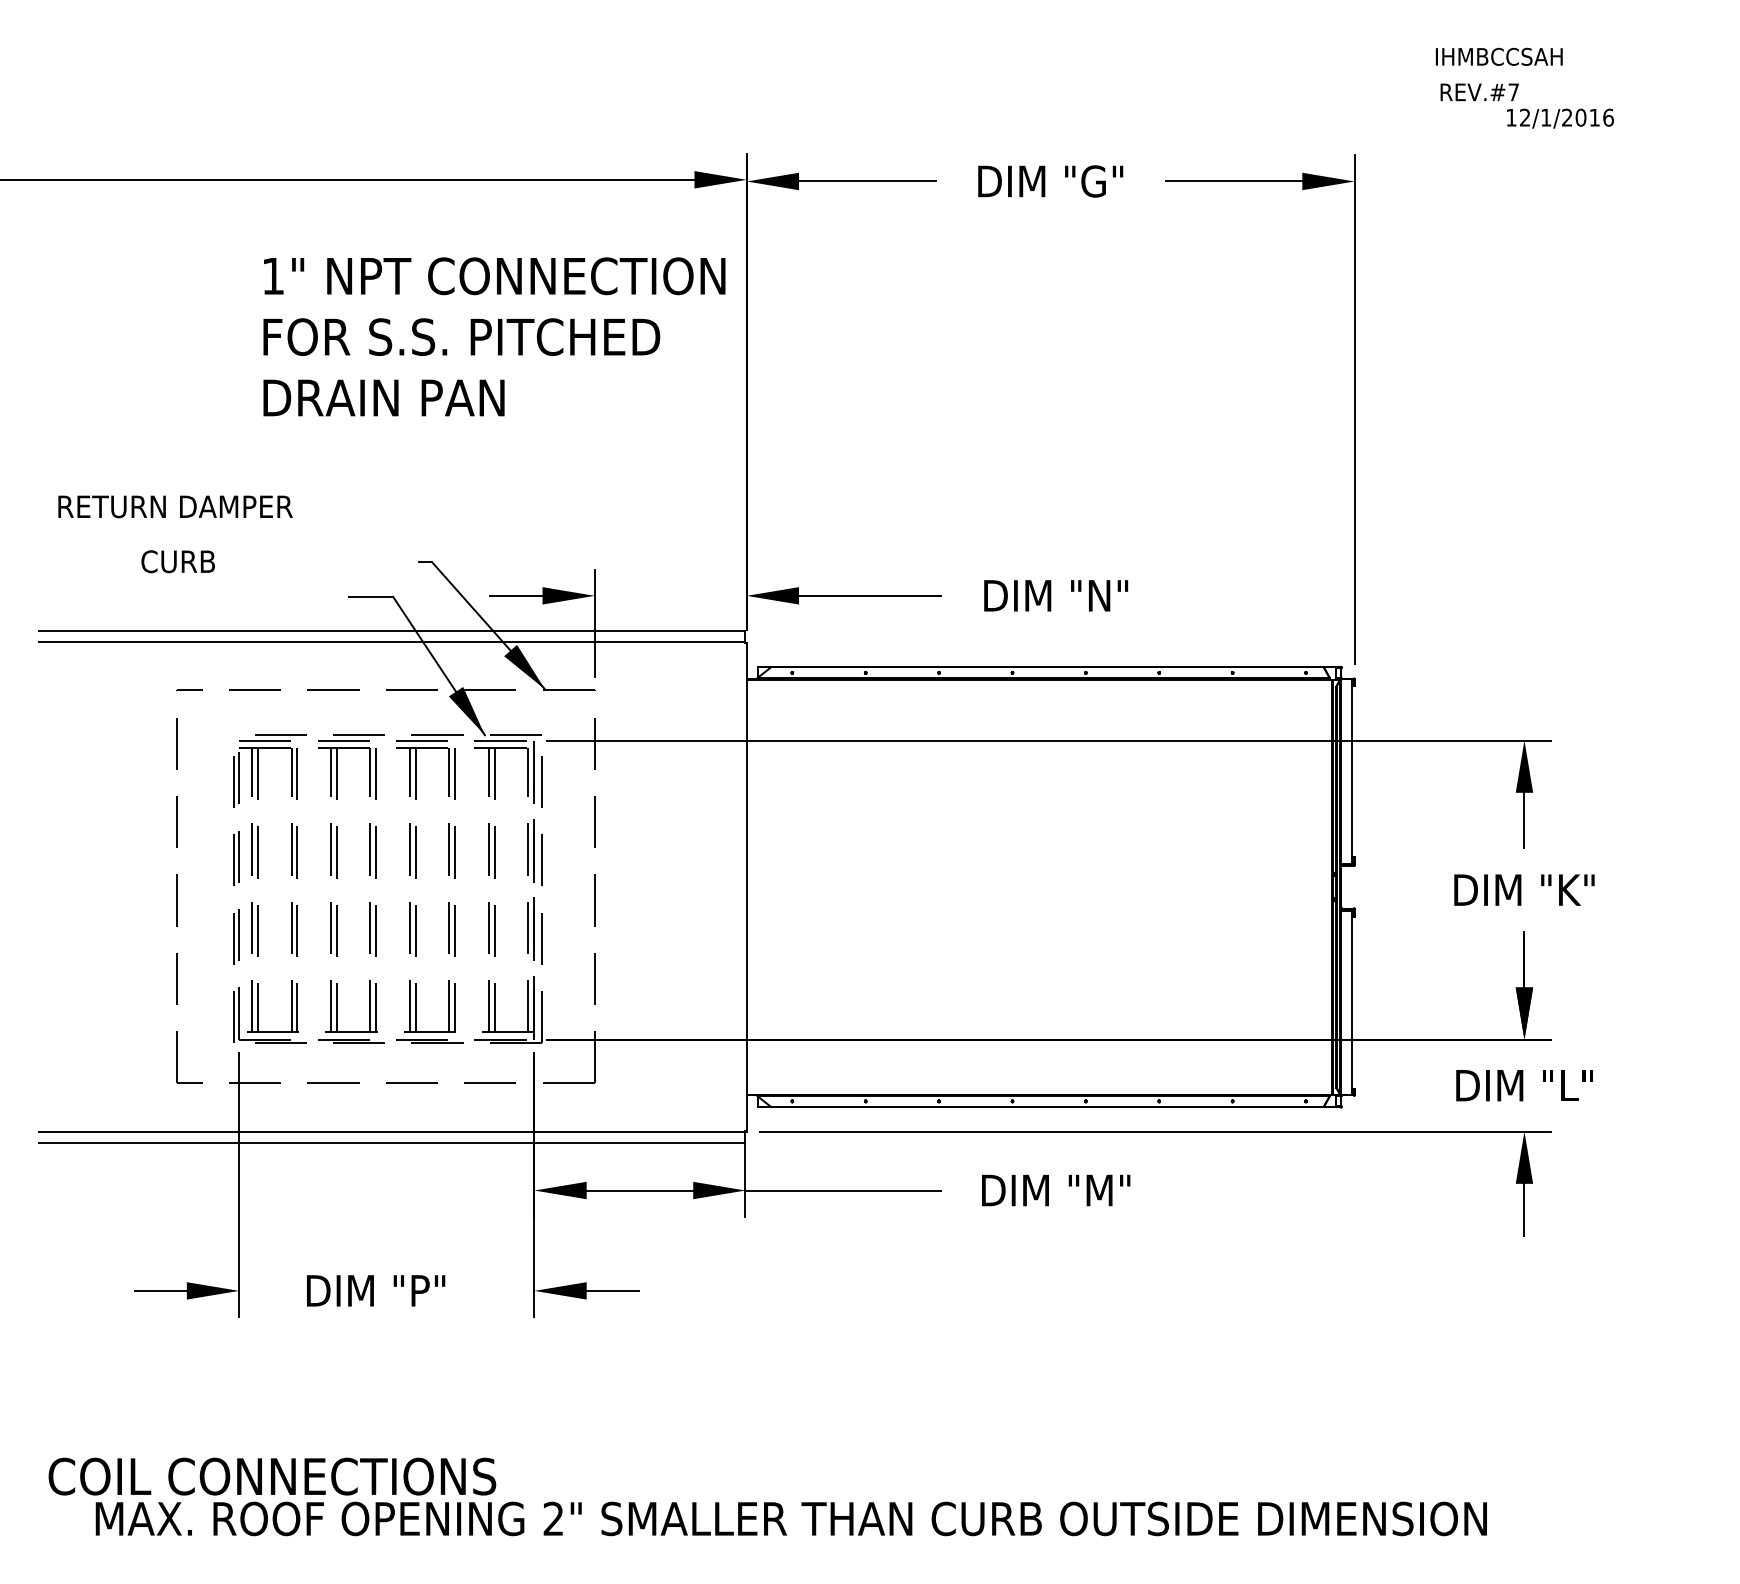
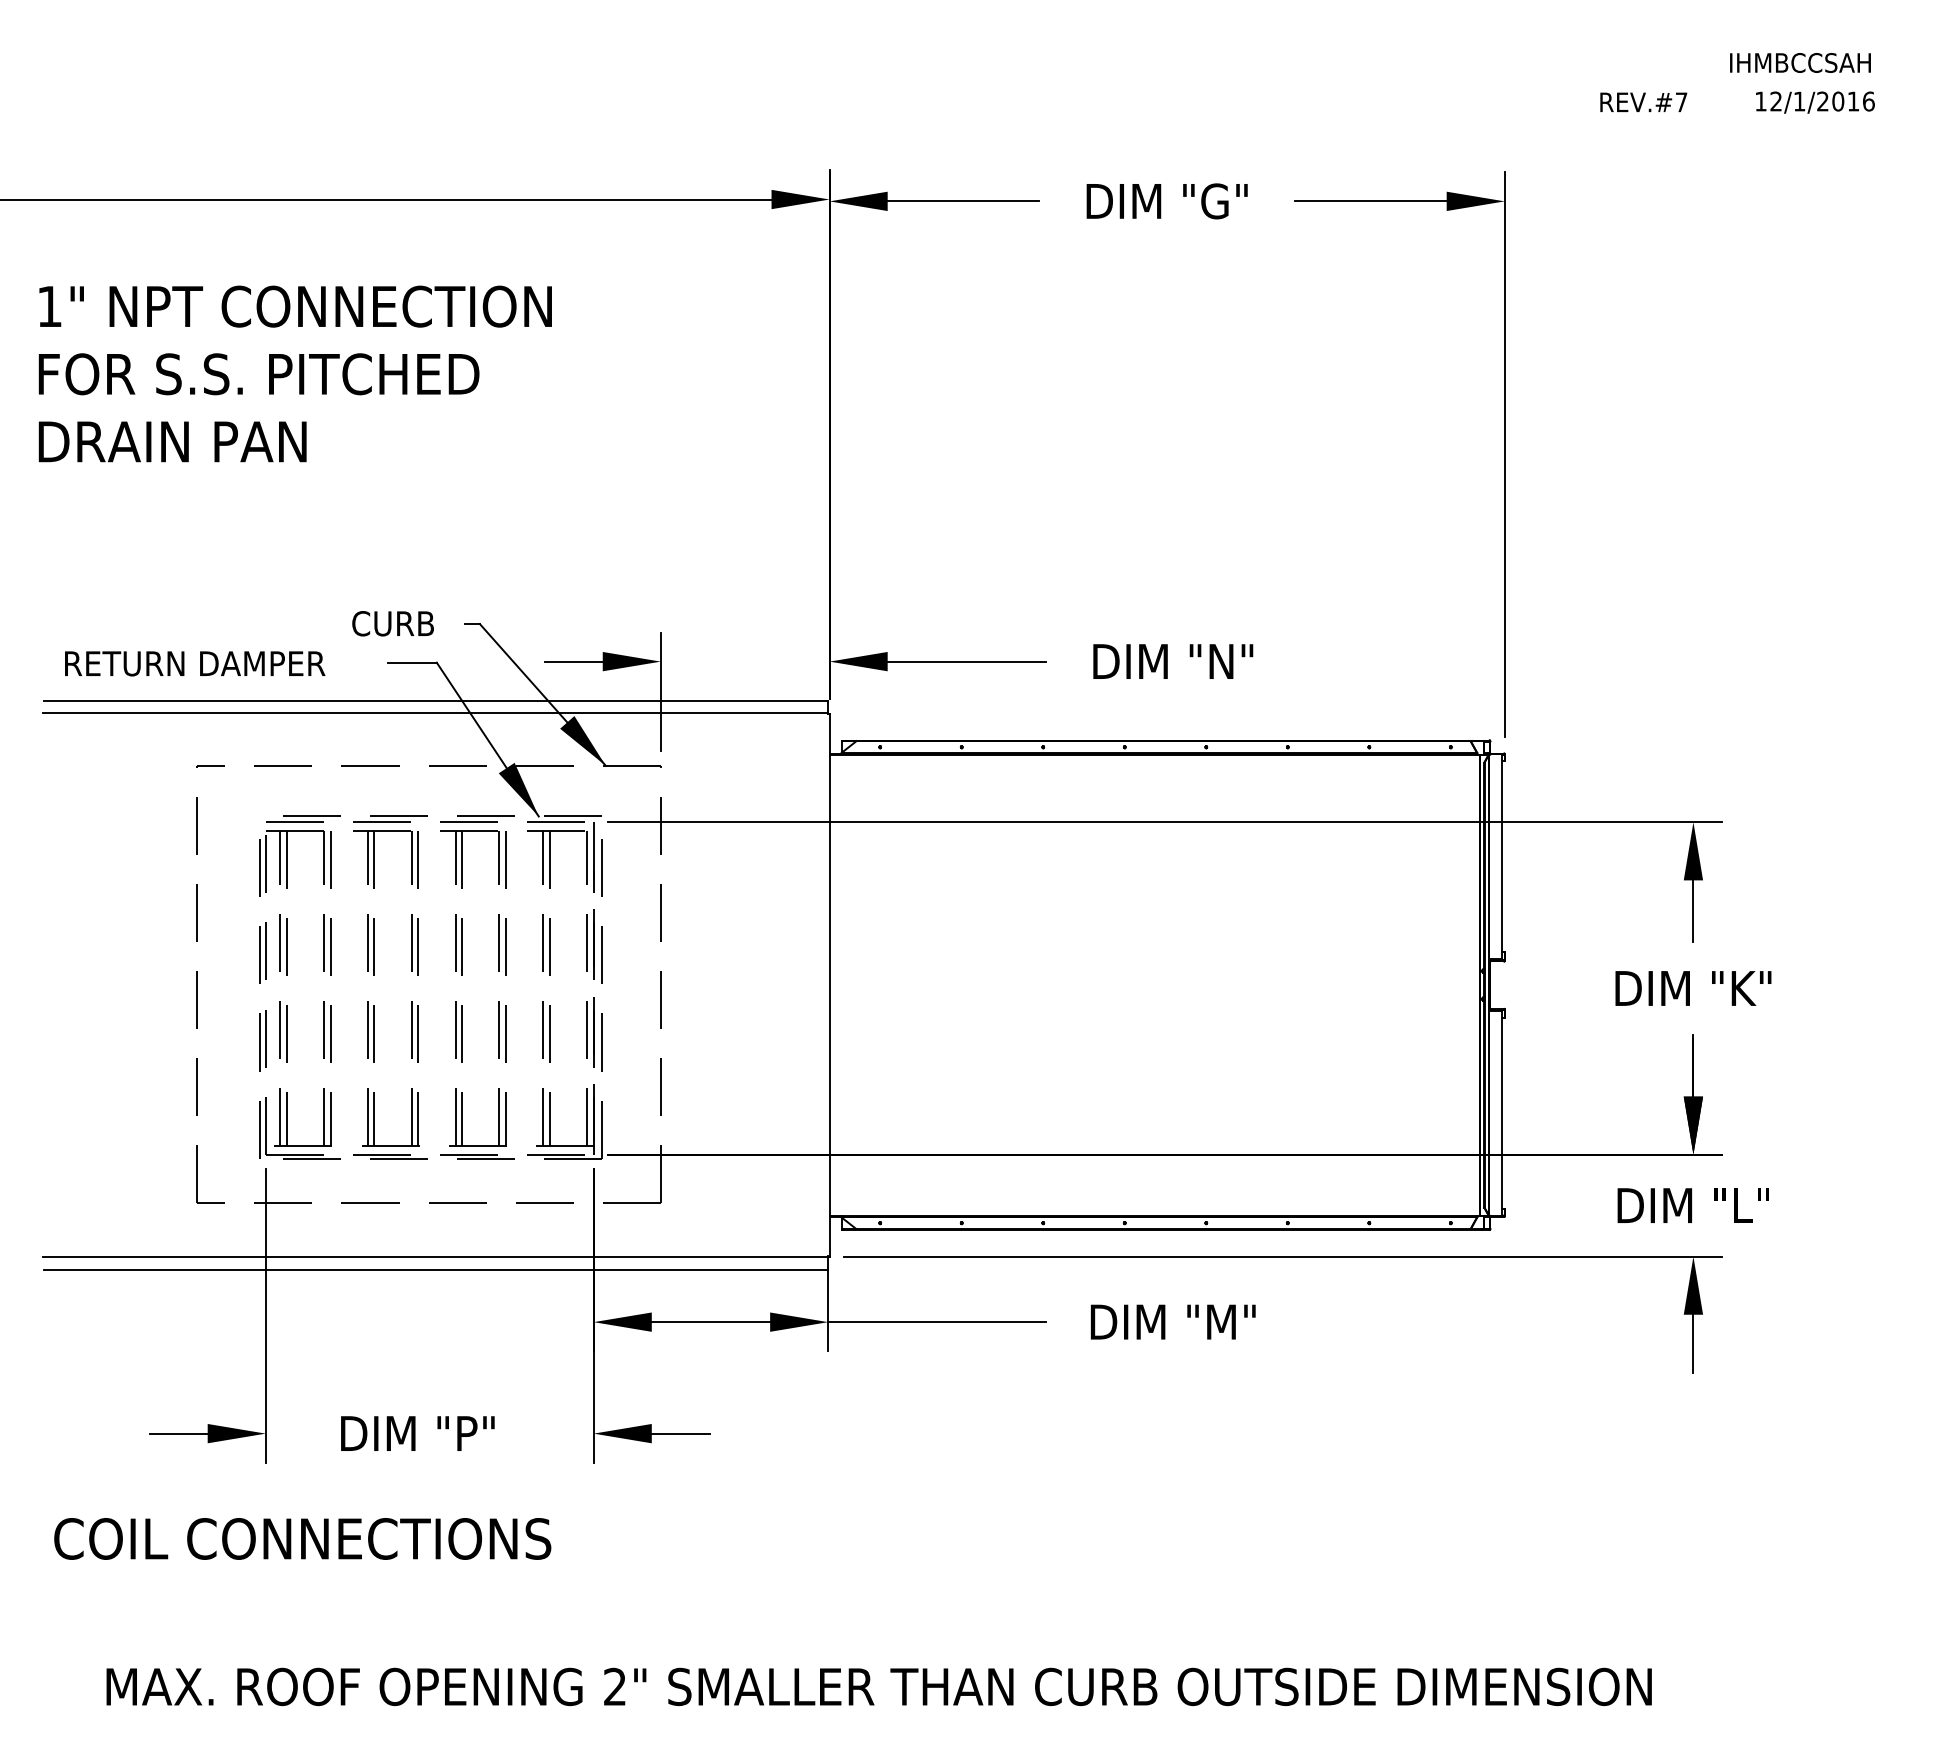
text: (1499, 56) -> (1800, 62), moved
text: (1560, 118) -> (1815, 102), moved
text: (493, 336) -> (294, 373), moved
text: (175, 506) -> (195, 663), moved
text: (177, 561) -> (392, 623), moved
text: (272, 1476) -> (302, 1538), moved

